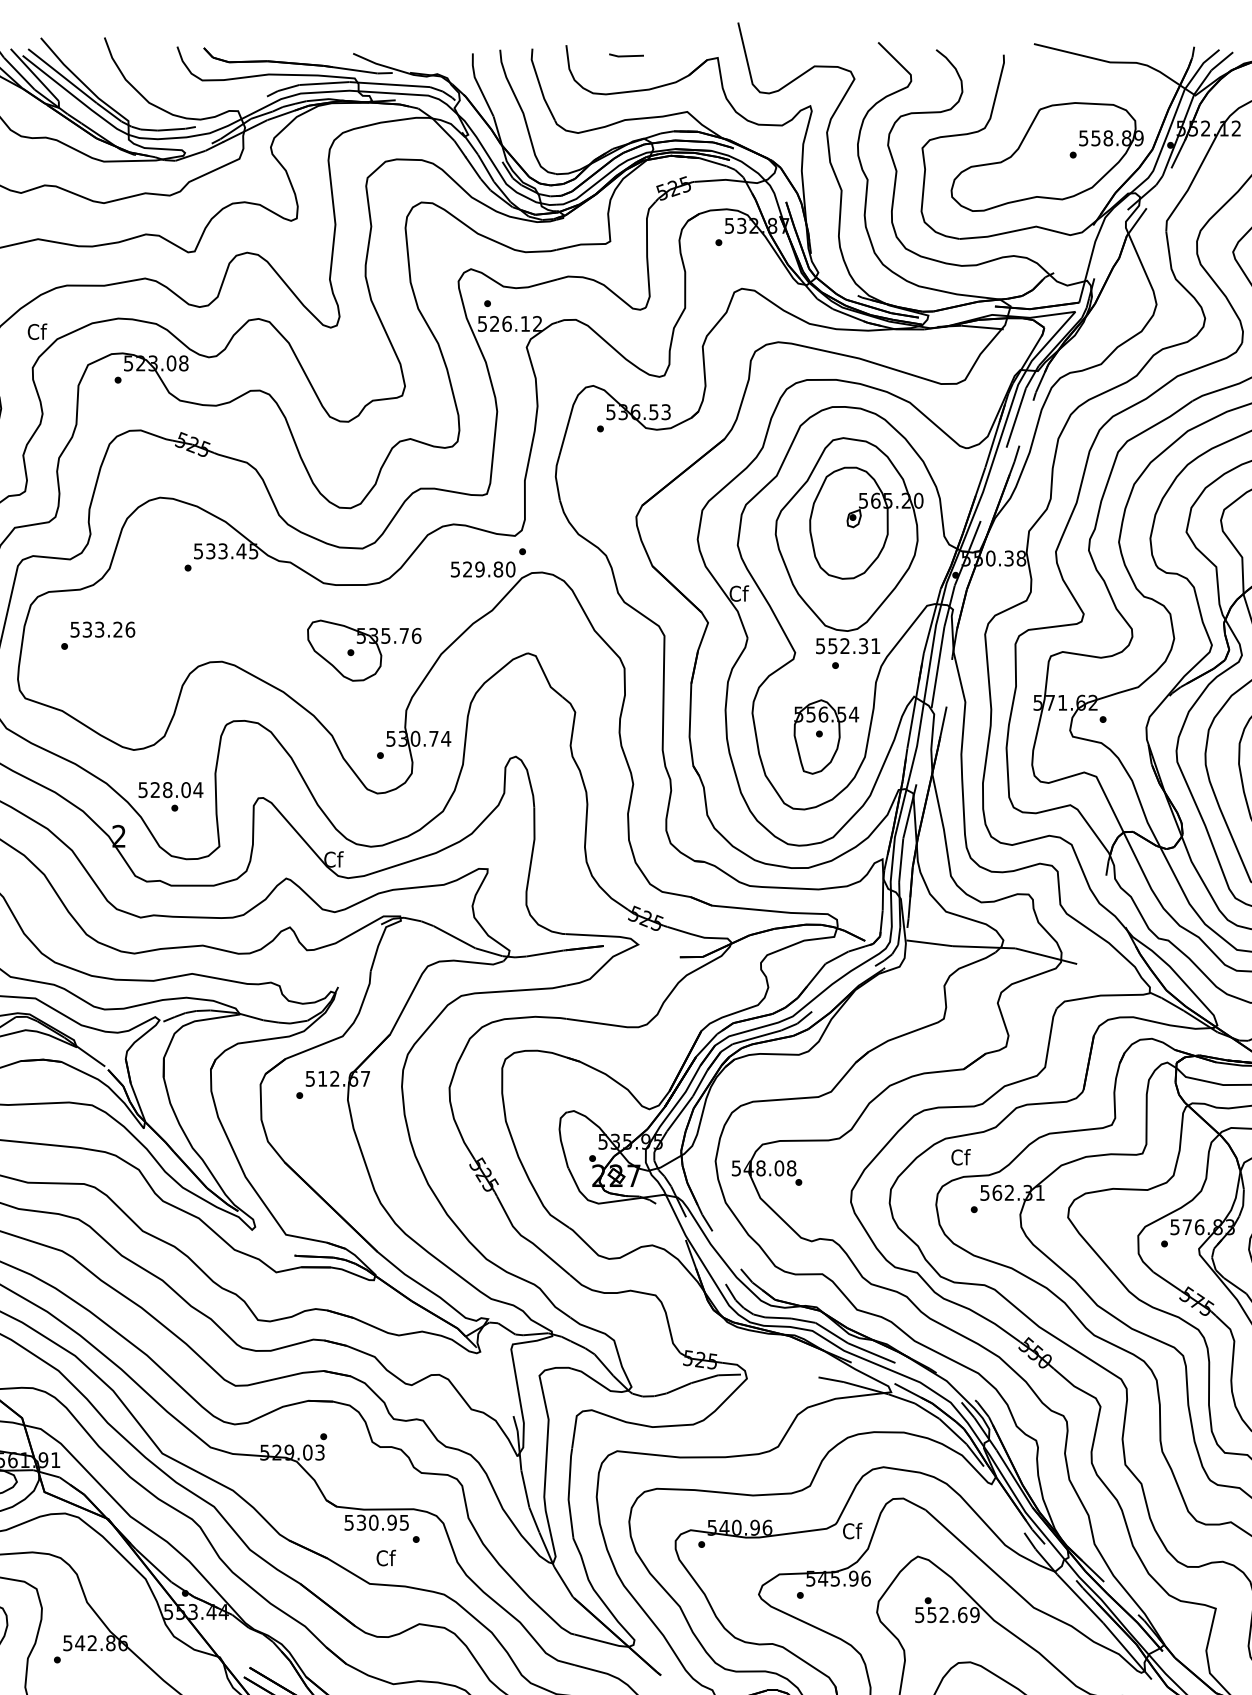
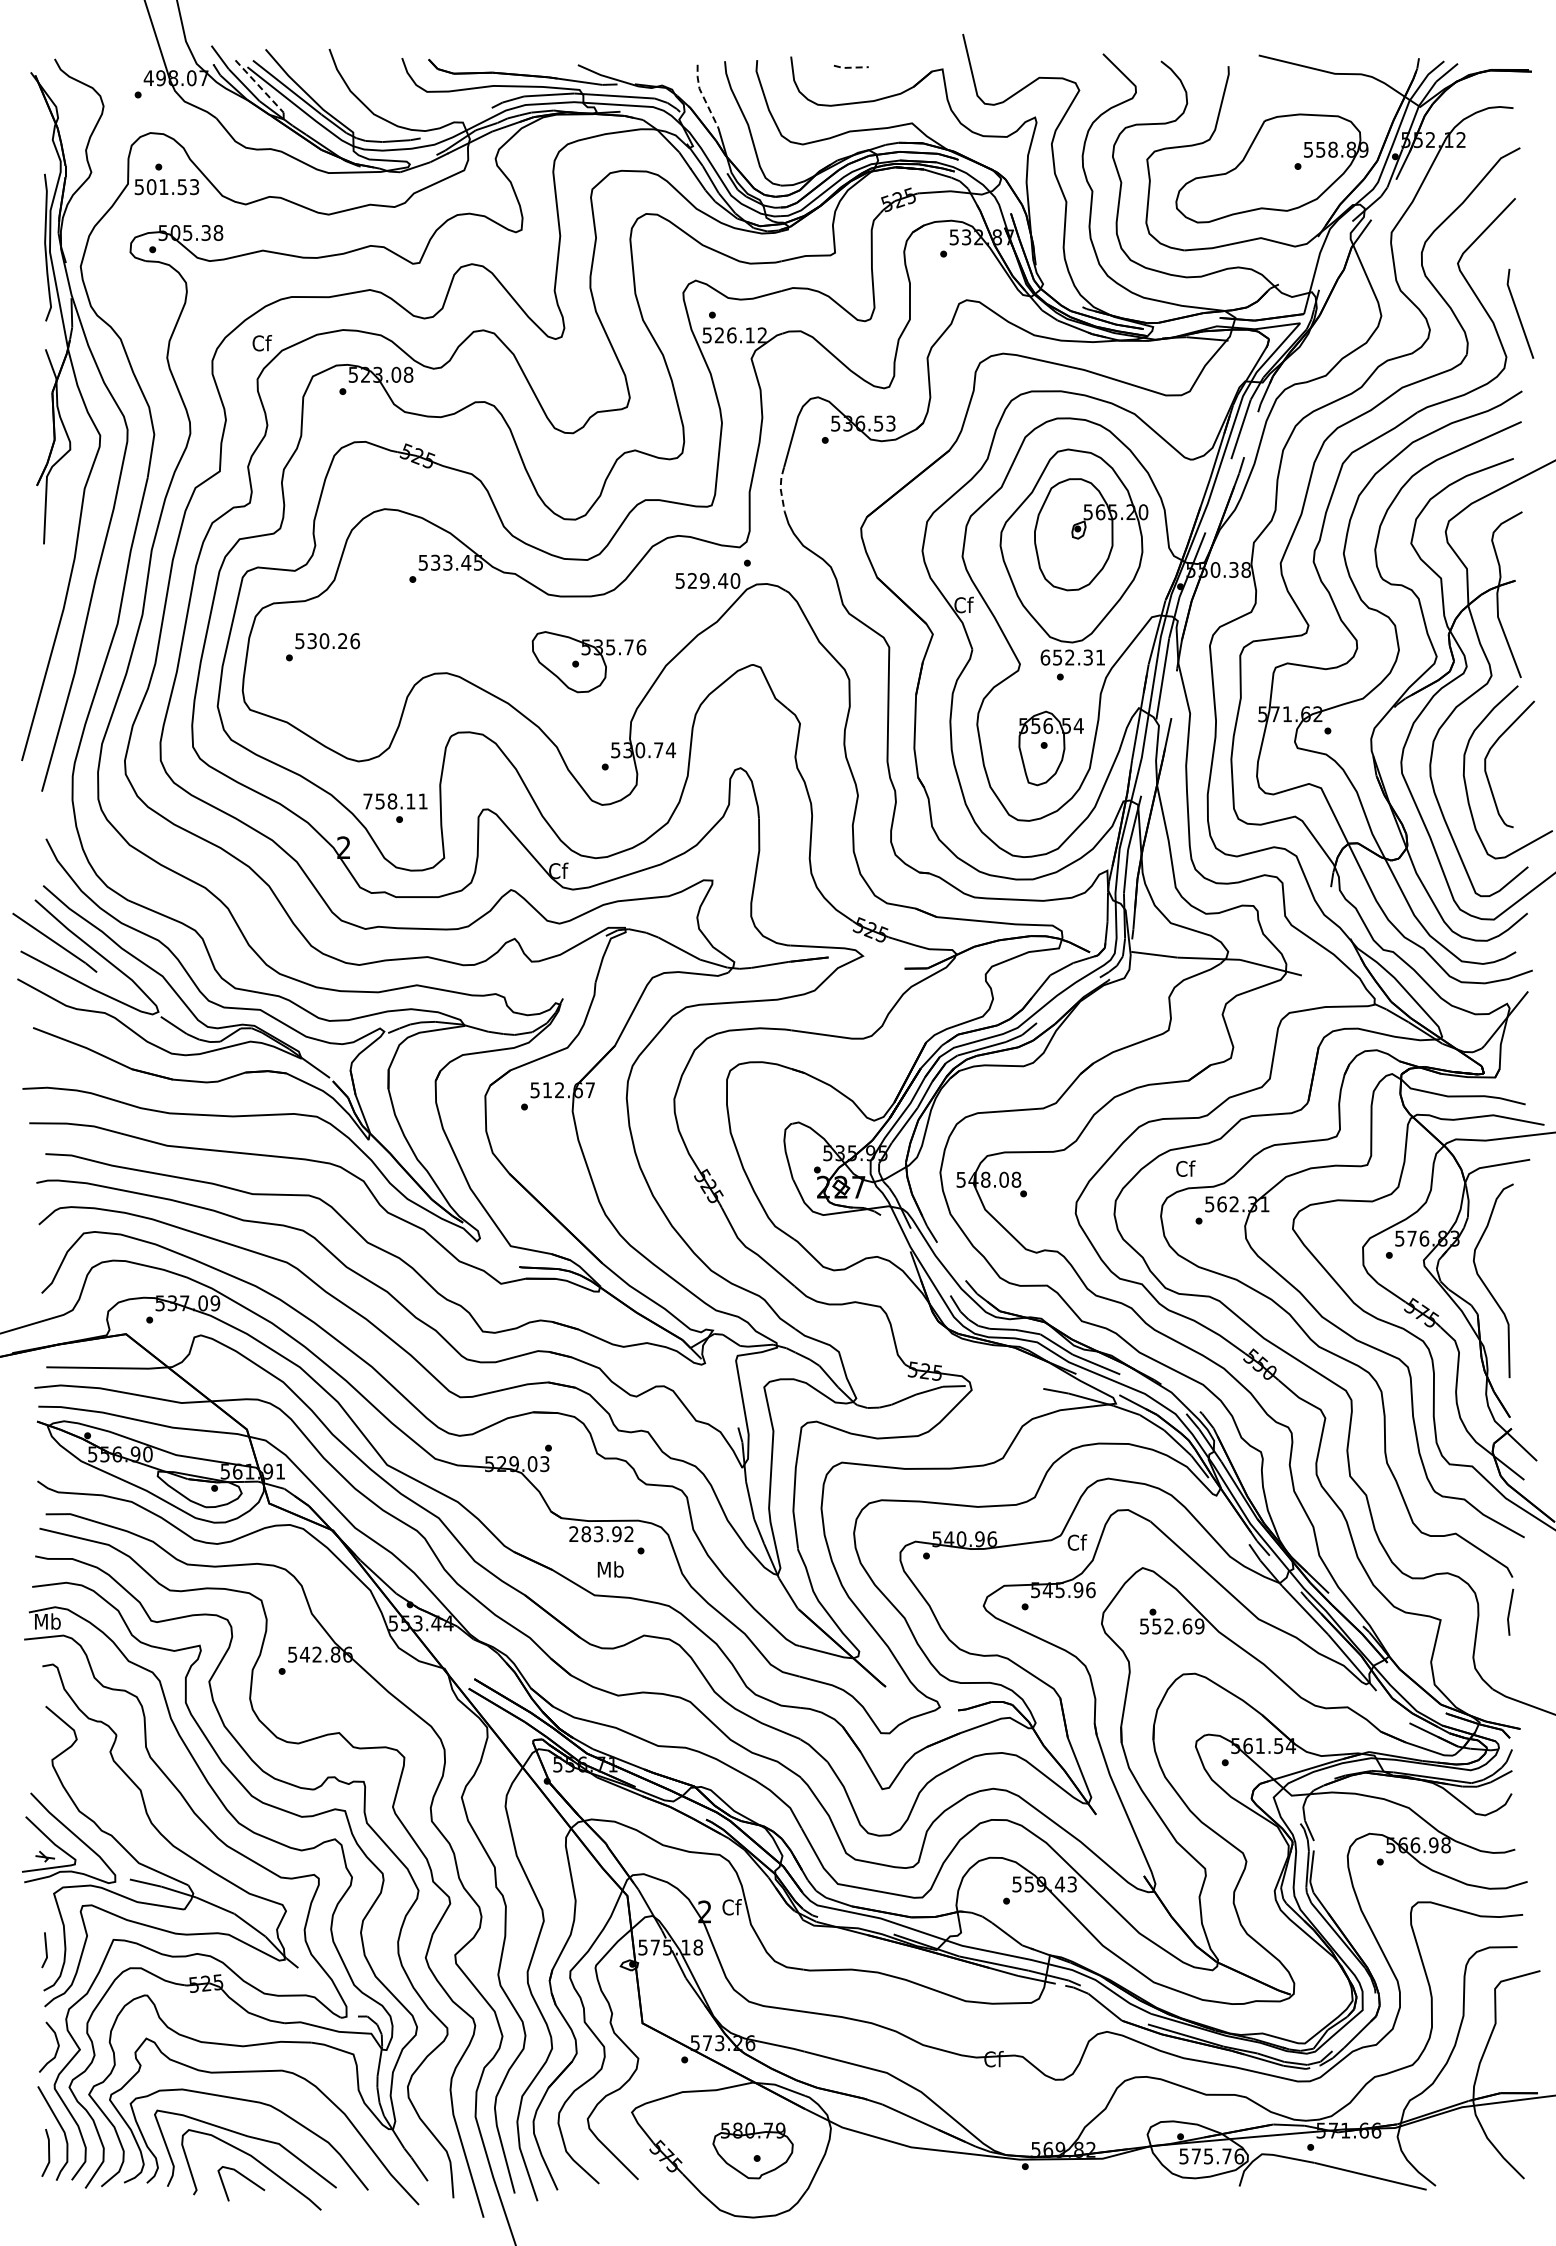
line: (626, 56) -> (851, 67), solid -> dashed
line: (34, 75) -> (259, 86), solid -> dashed
line: (477, 84) -> (702, 95), solid -> dashed
line: (555, 477) -> (780, 488), solid -> dashed
text: (498, 569) -> (723, 580), 529.80 -> 529.40
text: (99, 630) -> (324, 641), 533.26 -> 530.26
text: (820, 646) -> (1045, 657), 552.31 -> 652.31
text: (170, 790) -> (395, 801), 528.04 -> 758.11
text: (376, 1523) -> (601, 1534), 530.95 -> 283.92
text: (385, 1558) -> (610, 1569), Cf -> Mb

